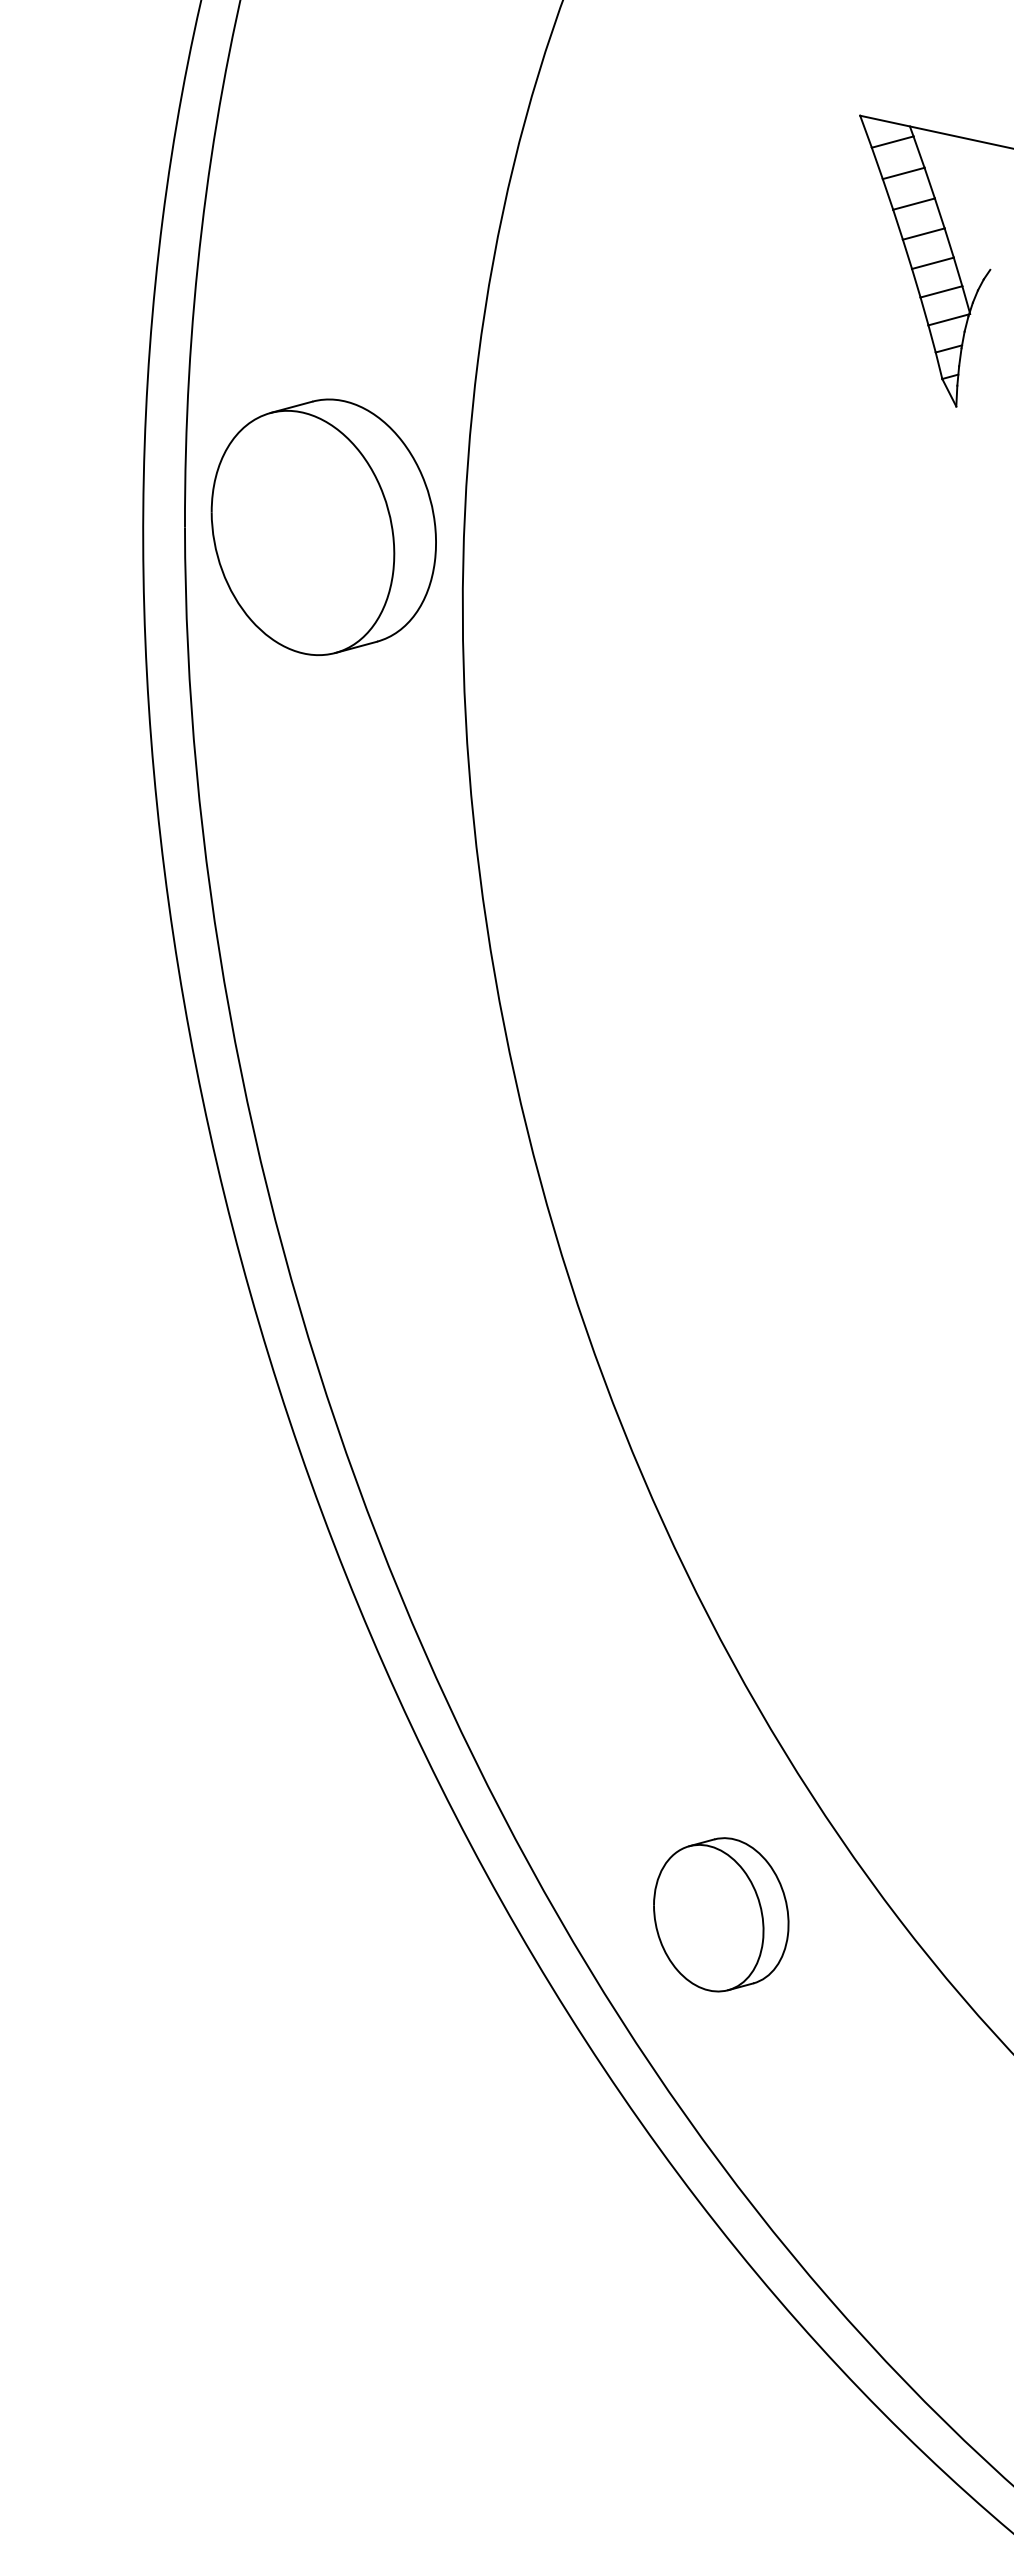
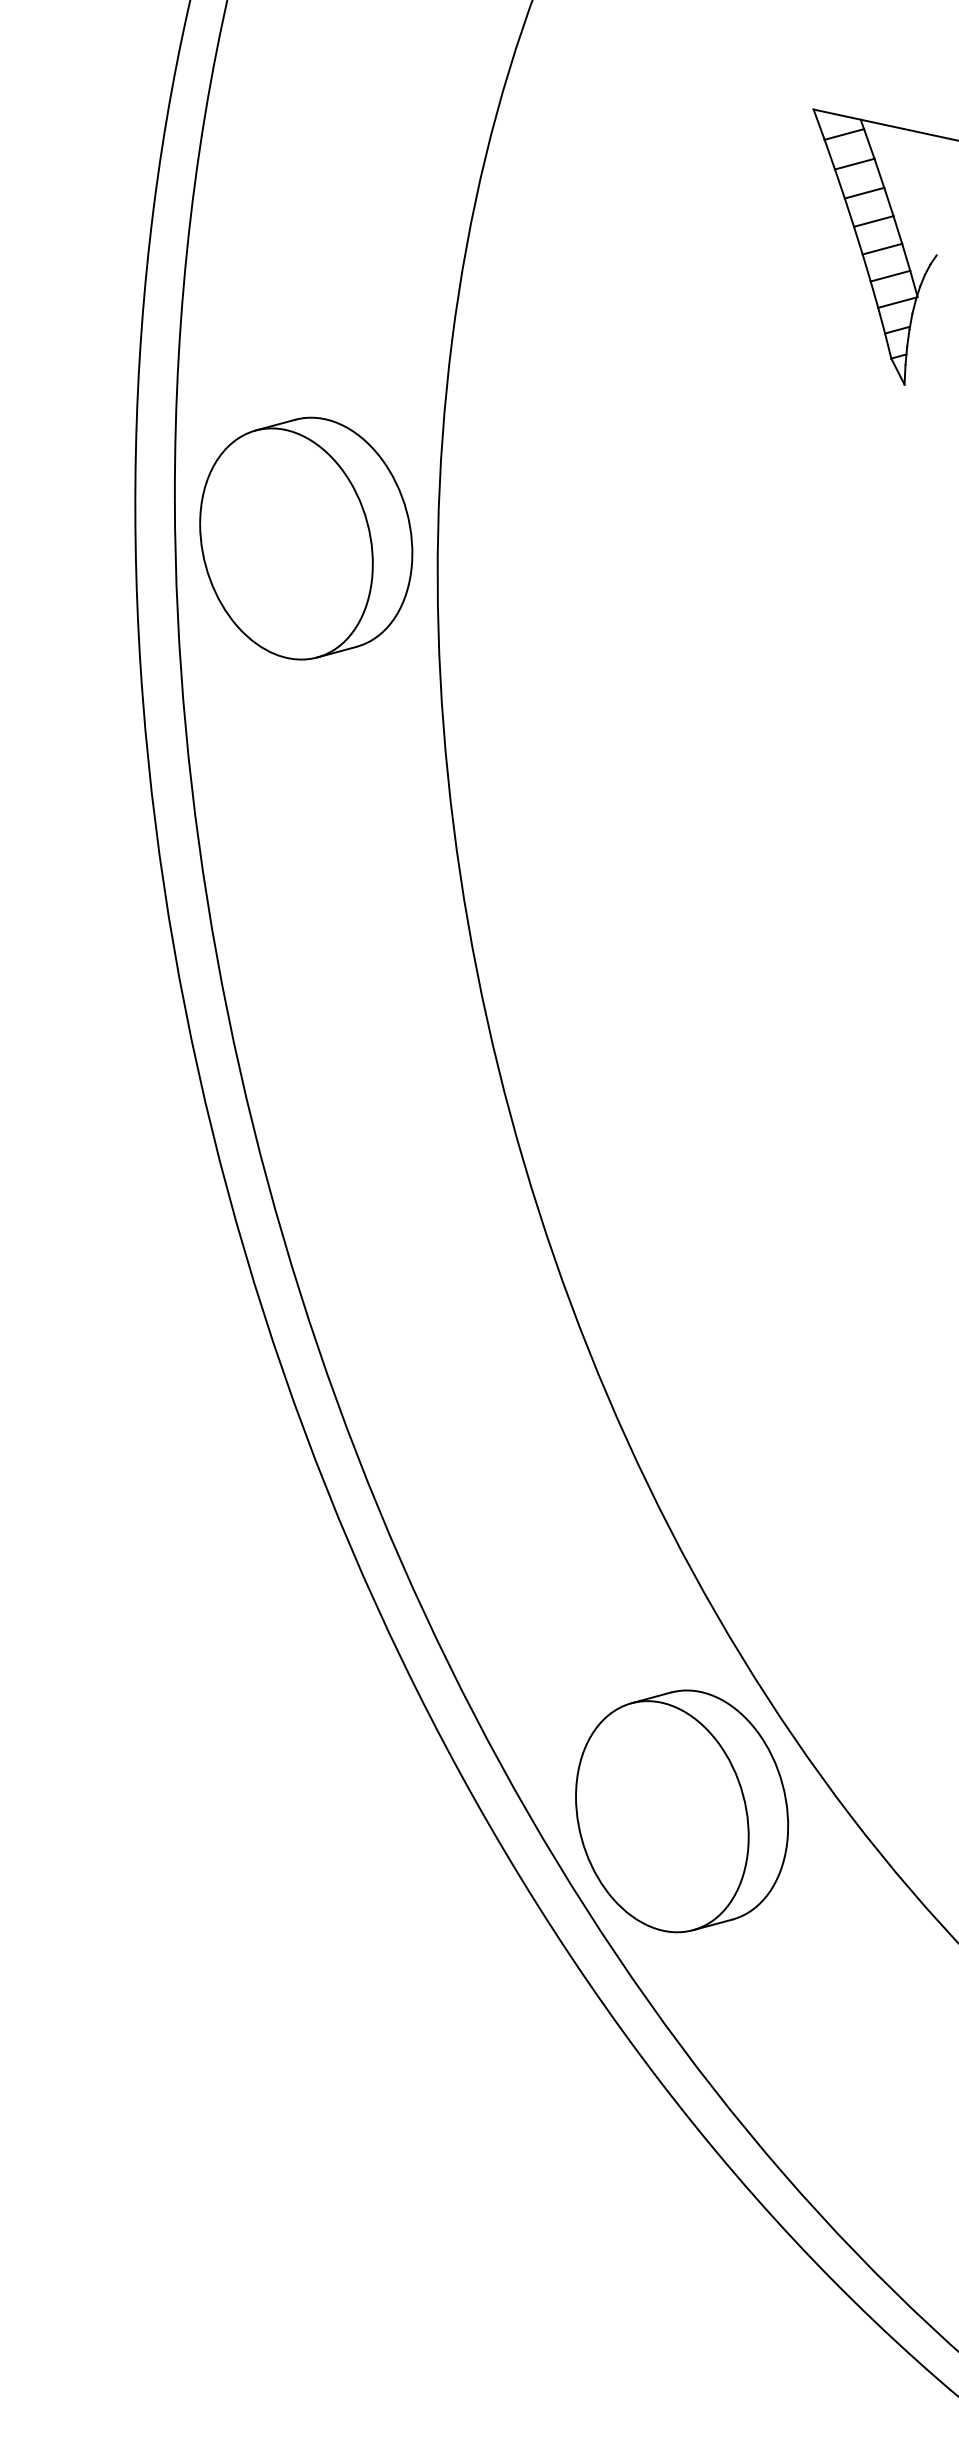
part: (323, 526) -> (305, 537), moved
part: (721, 1914) -> (682, 1811), size x1.67

